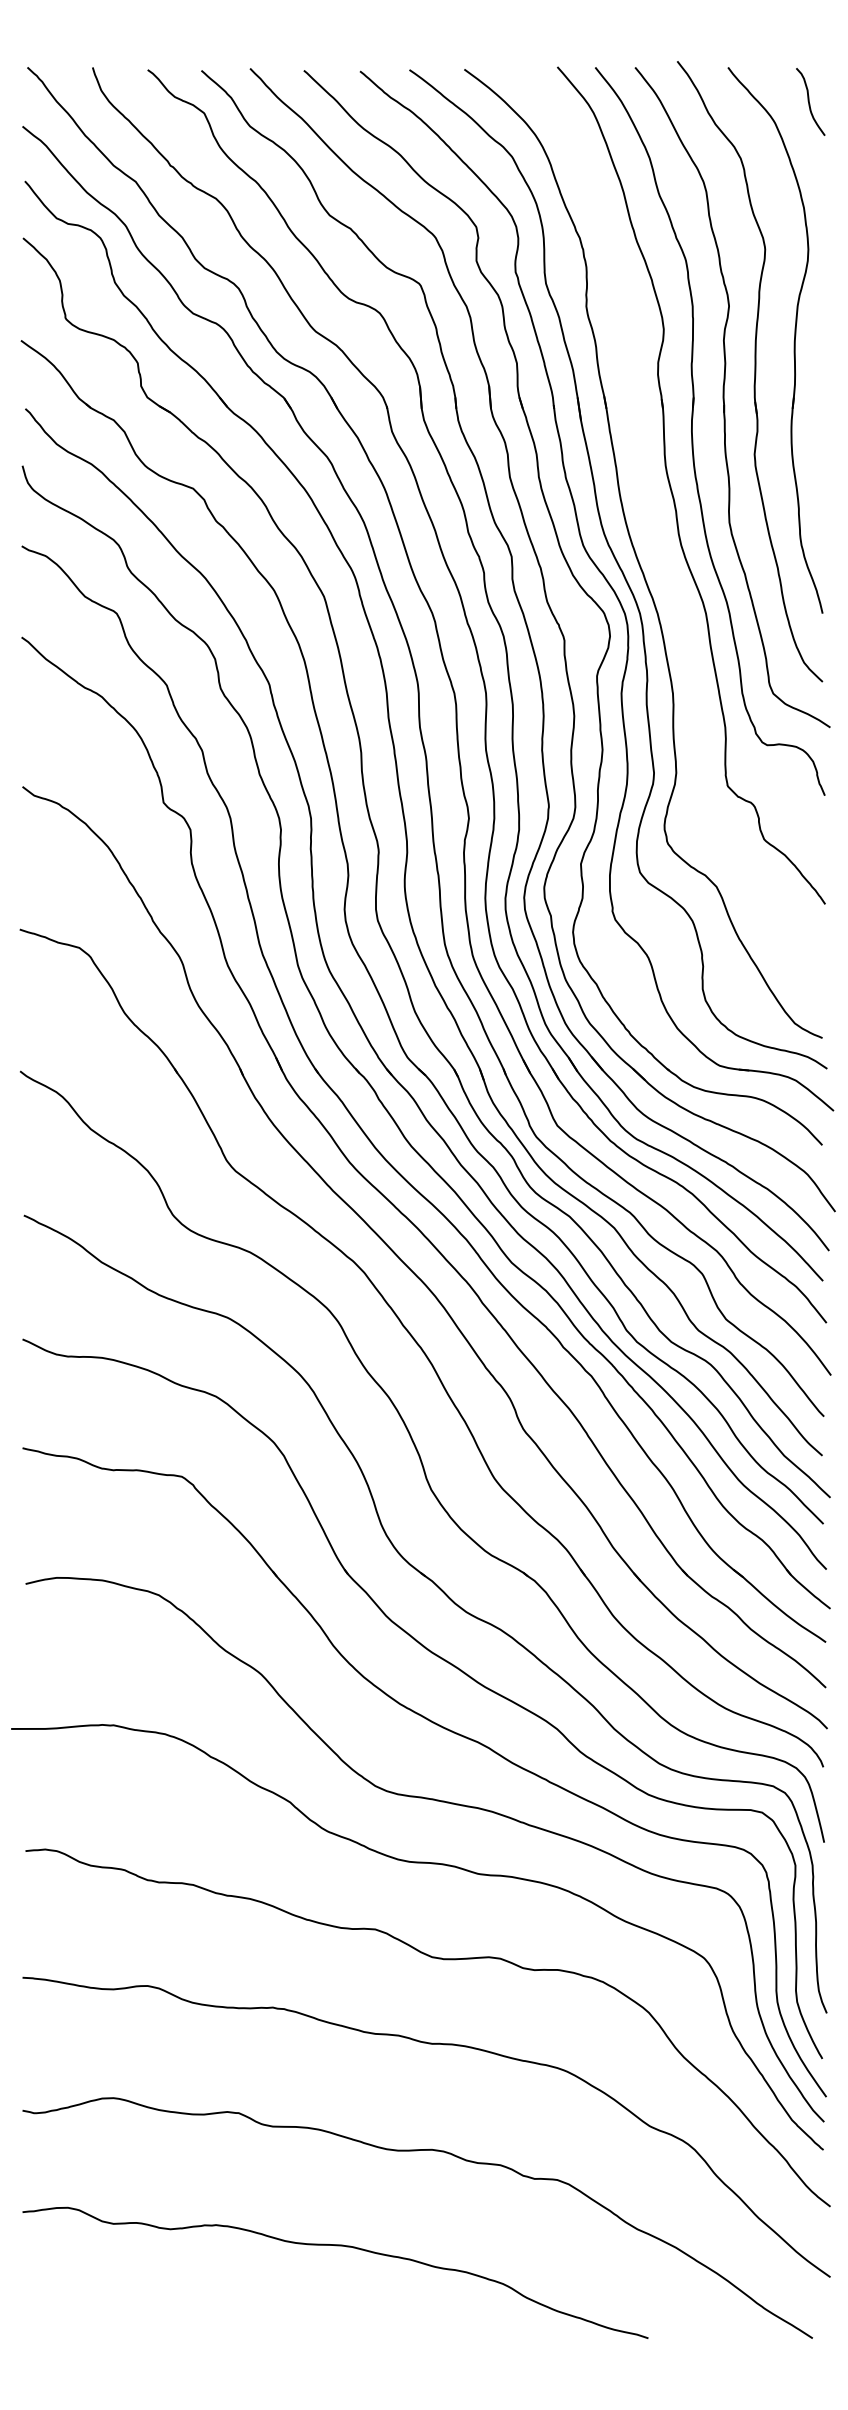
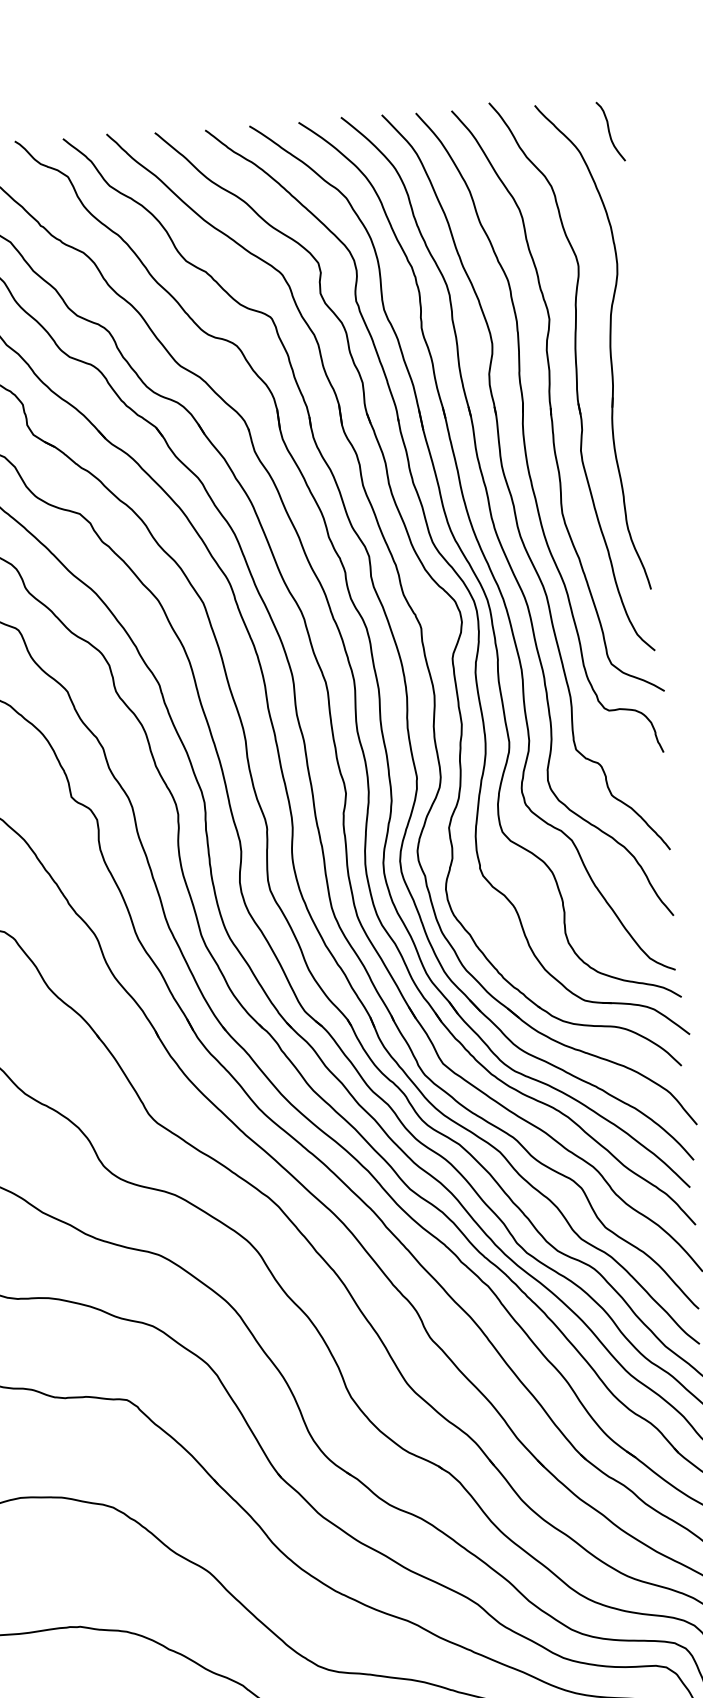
part: (652, 525) -> (493, 520), added

